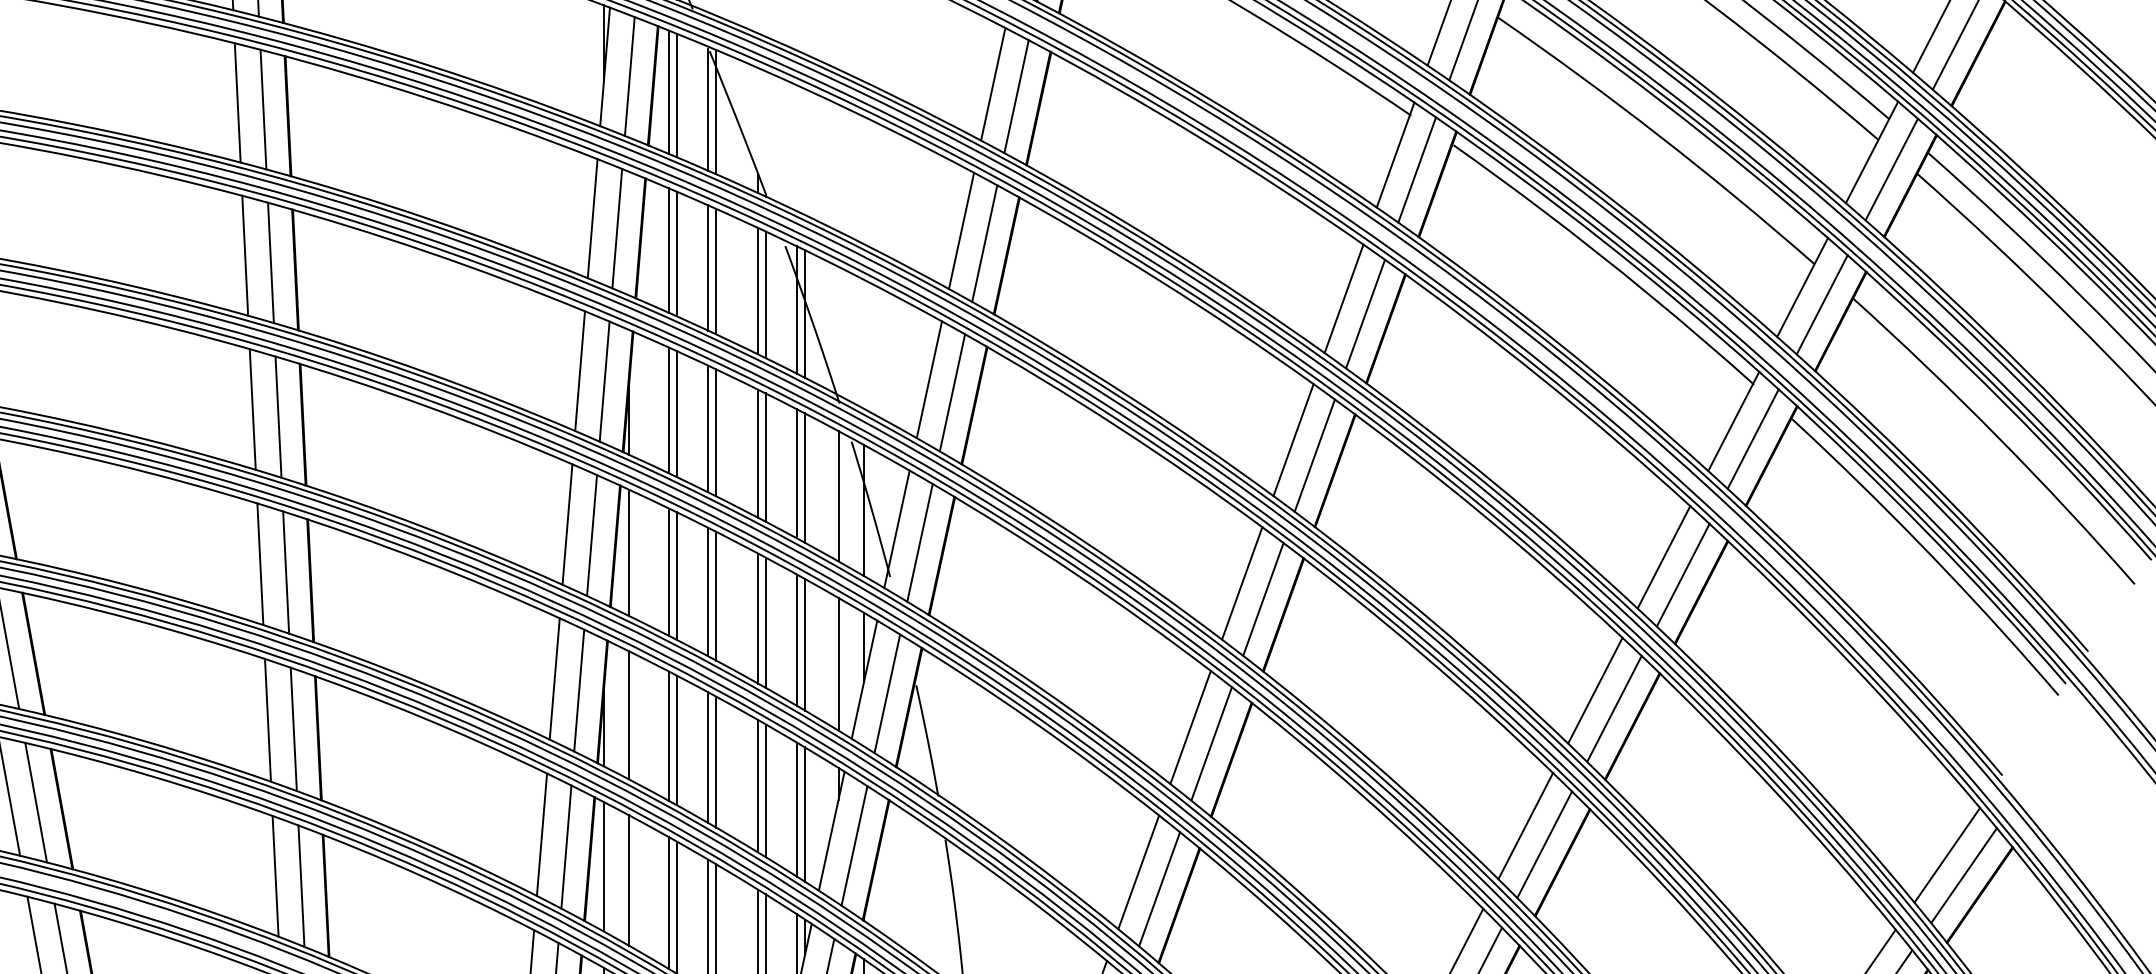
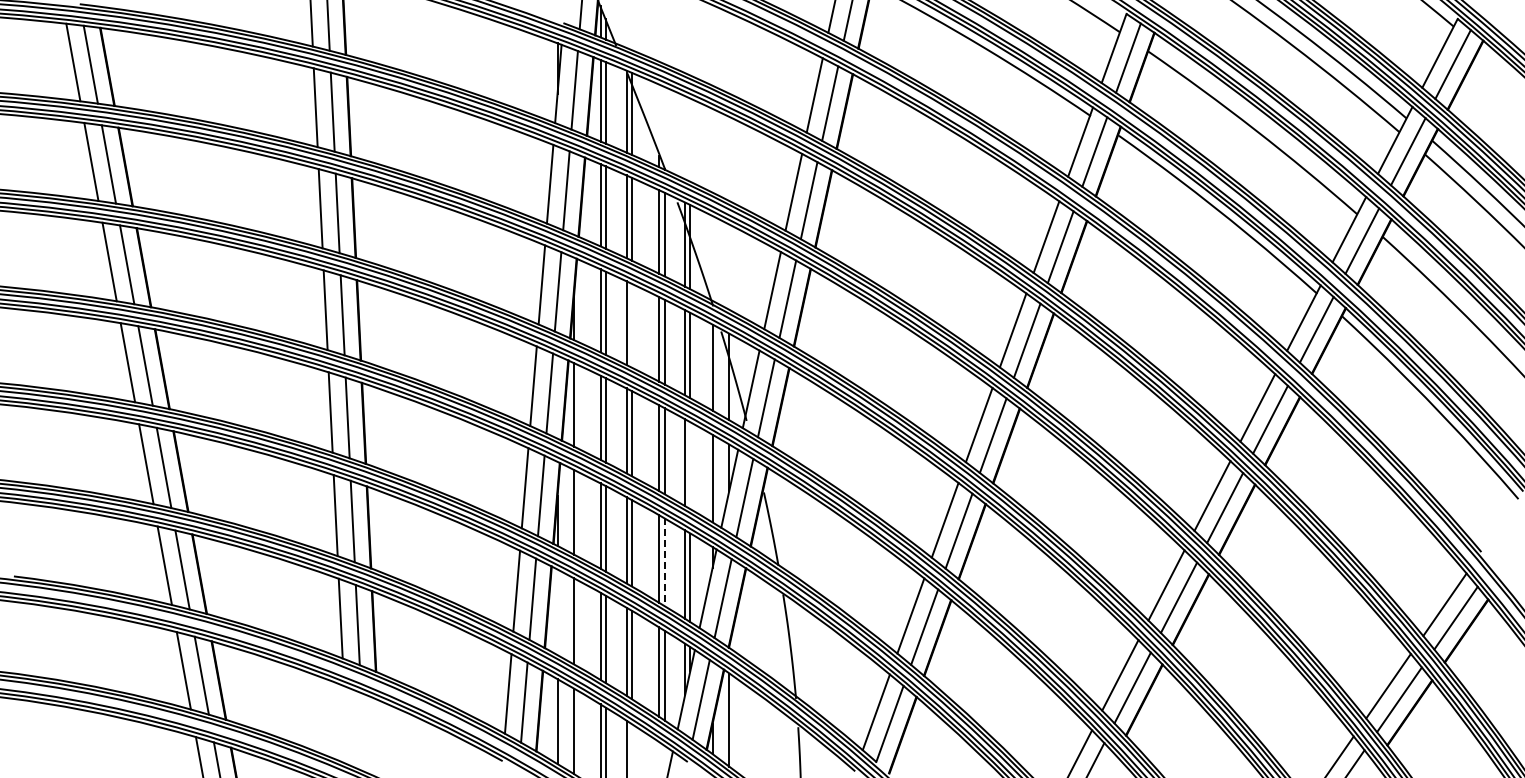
line: (715, 432) -> (631, 325), removed
line: (805, 644) -> (690, 465), removed
line: (765, 791) -> (664, 562), solid -> dashed
line: (603, 867) -> (557, 612), removed

